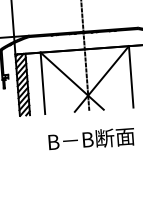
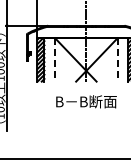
line: (131, 76) -> (117, 59), solid -> dashed
line: (43, 82) -> (55, 59), solid -> dashed

